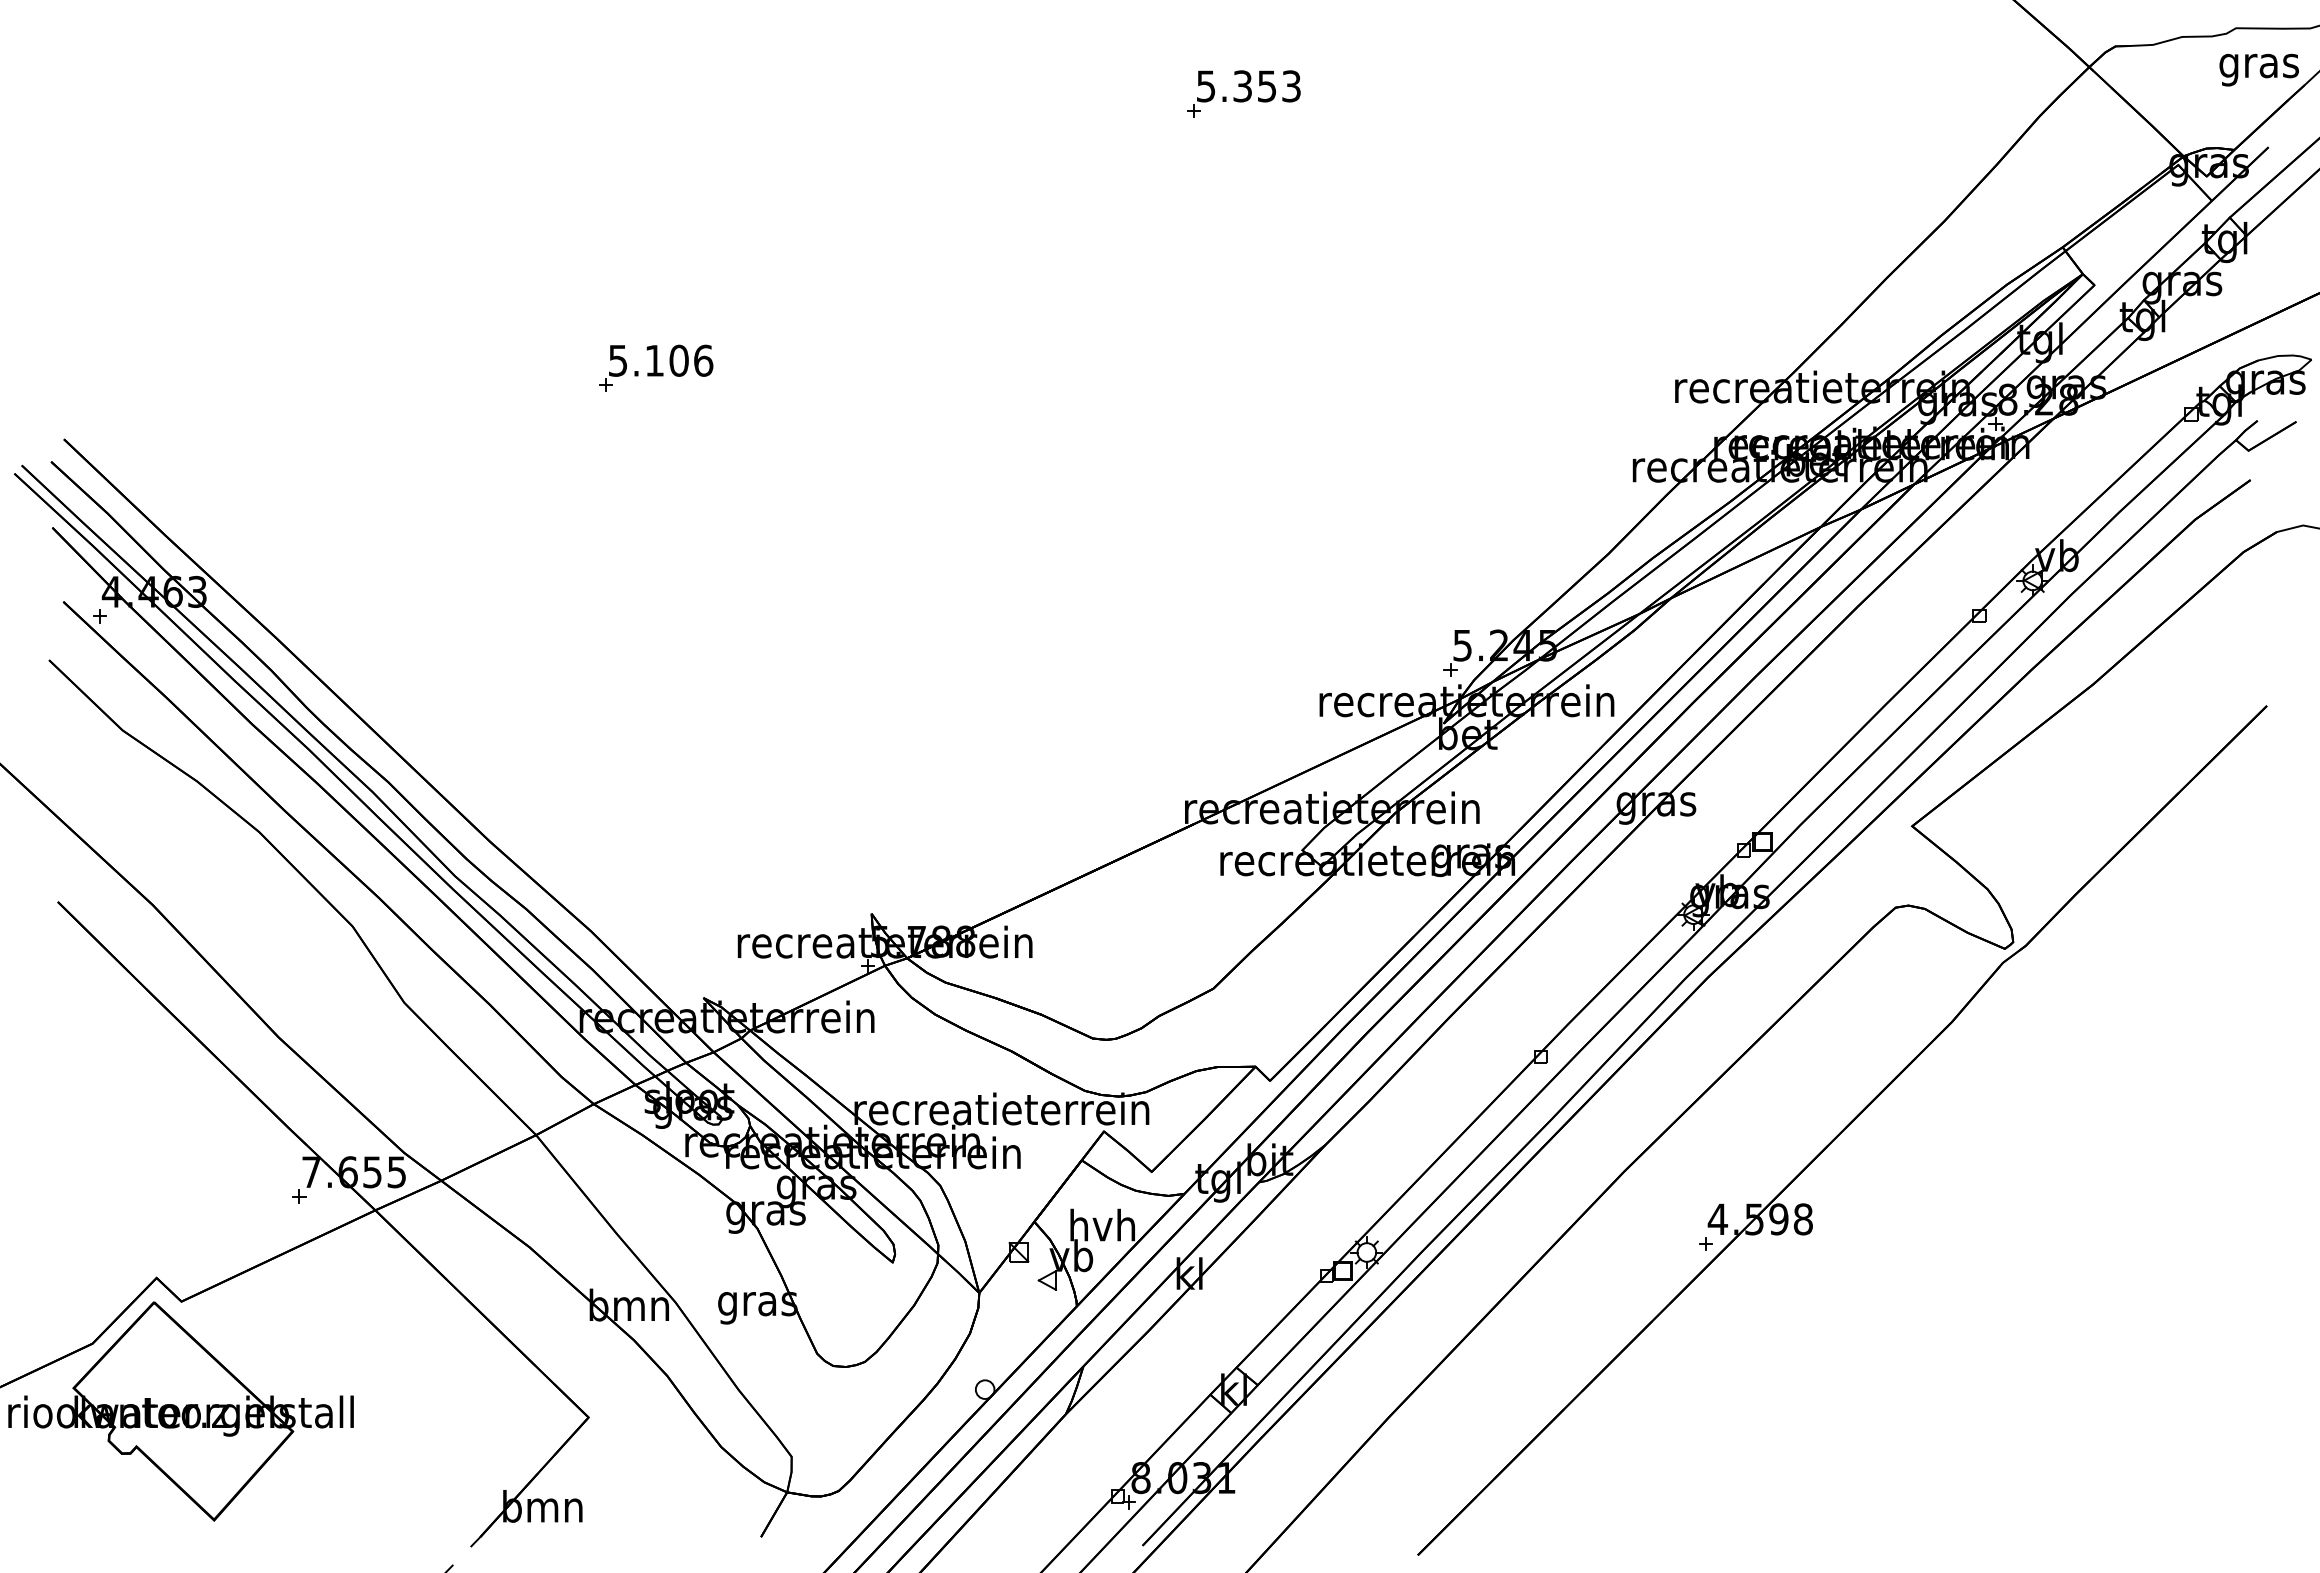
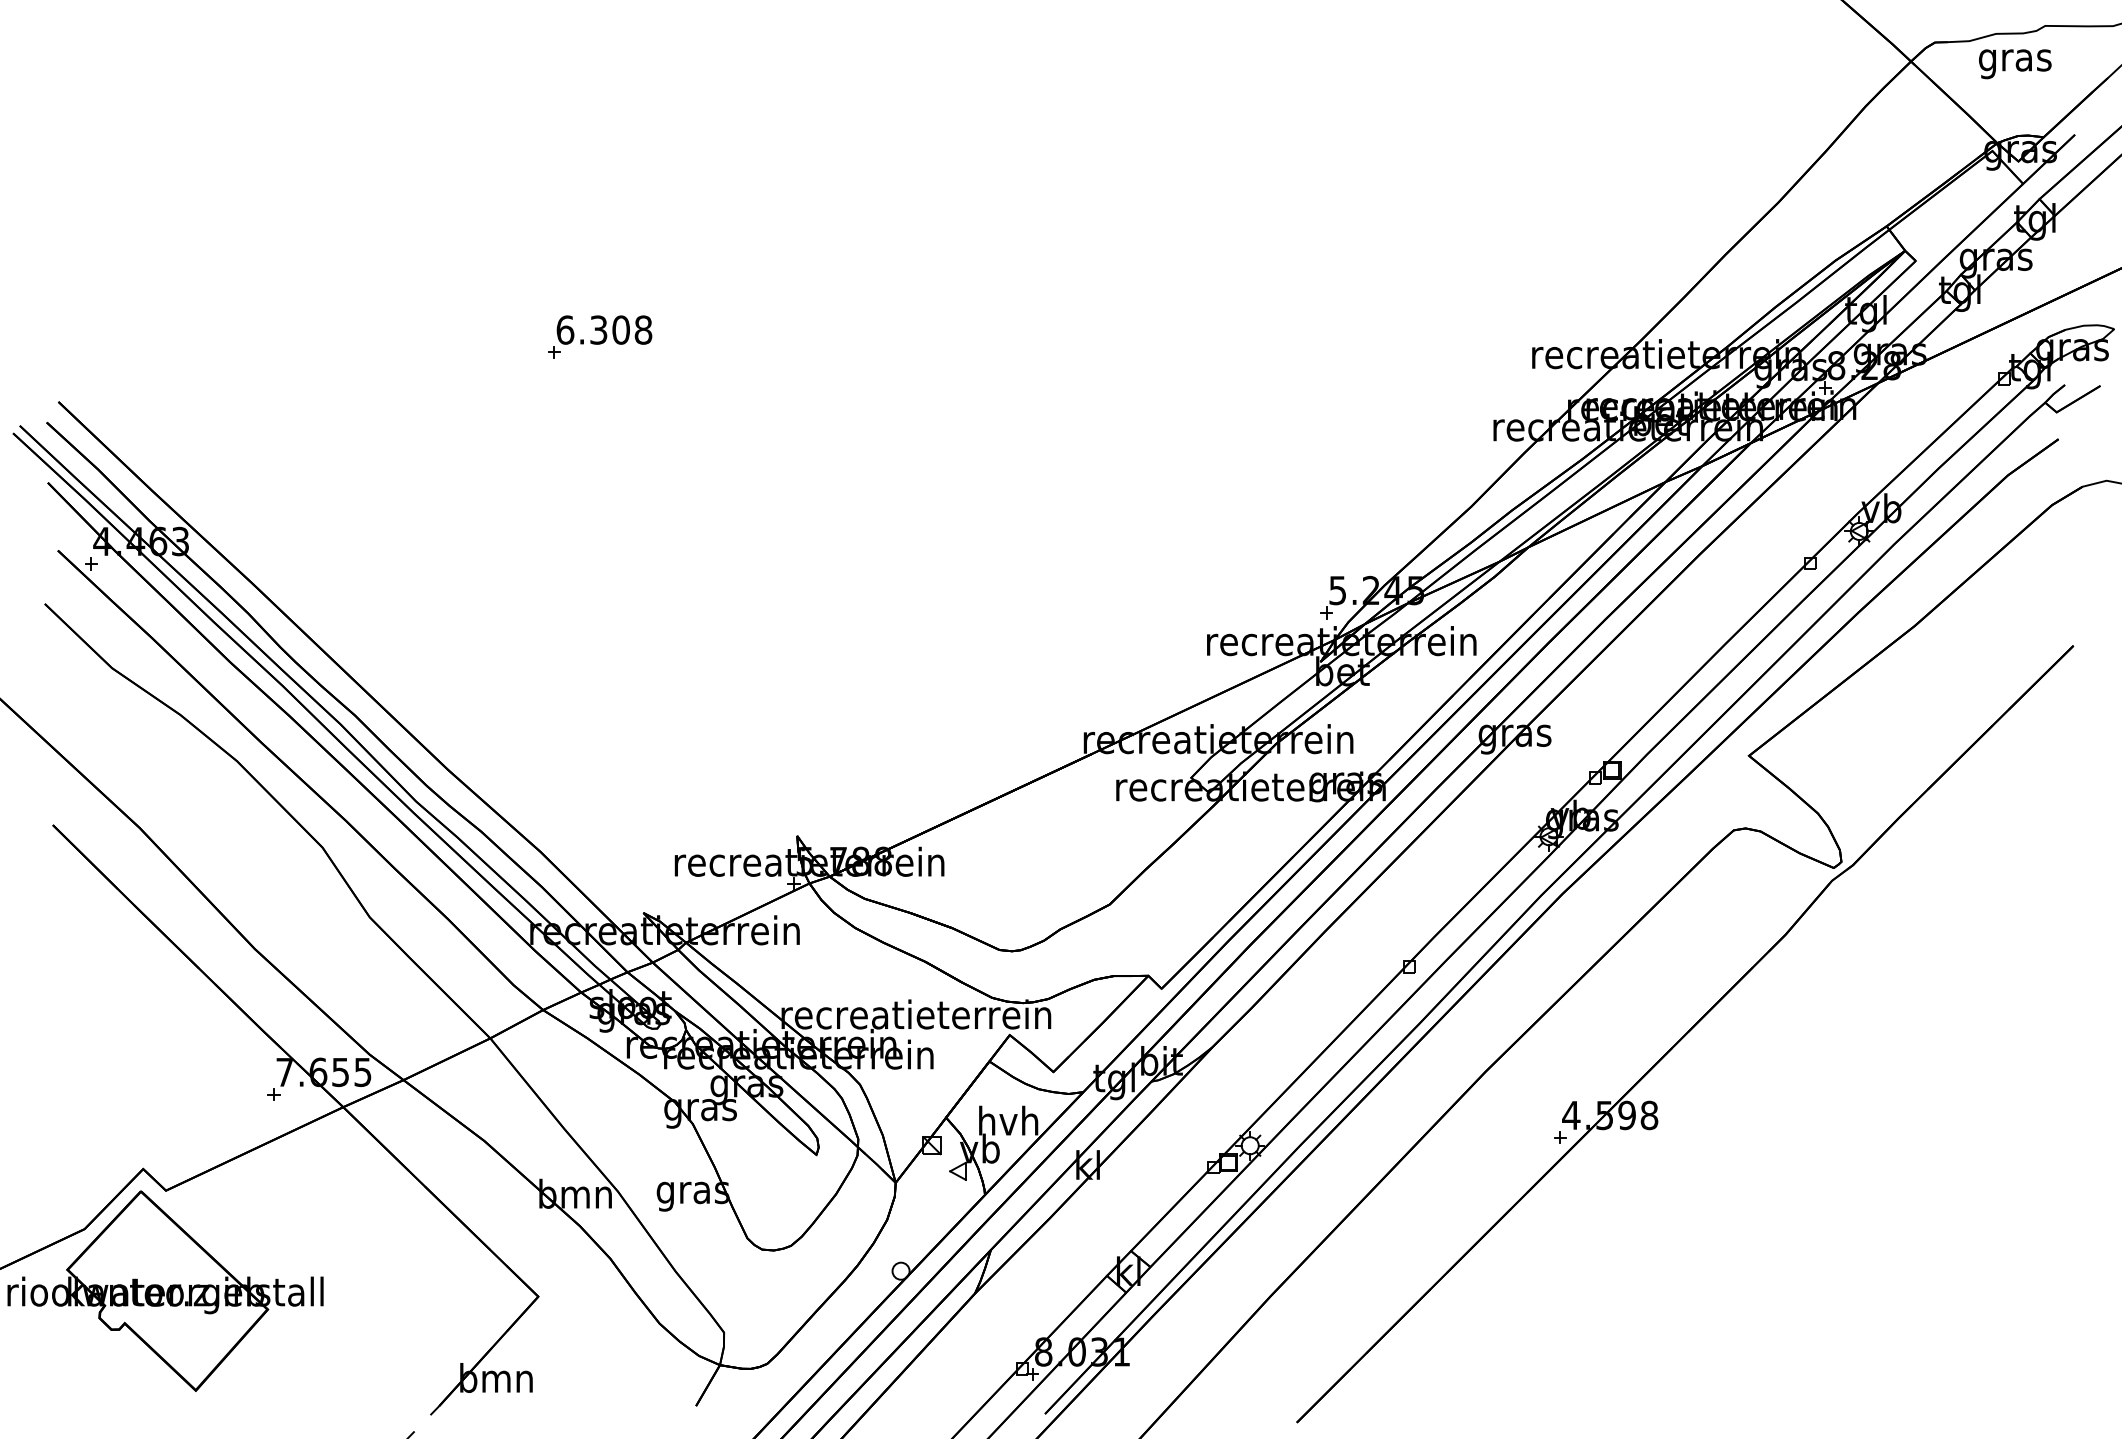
text: (2258, 69) -> (2014, 63), moved
part: (1243, 93) -> (1137, 85), removed
text: (660, 360) -> (604, 329), 5.106 -> 6.308

